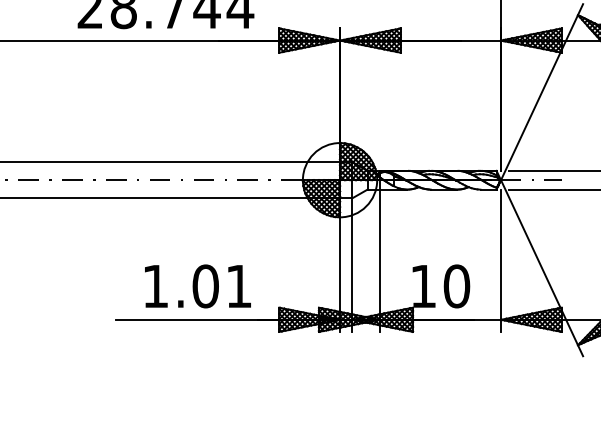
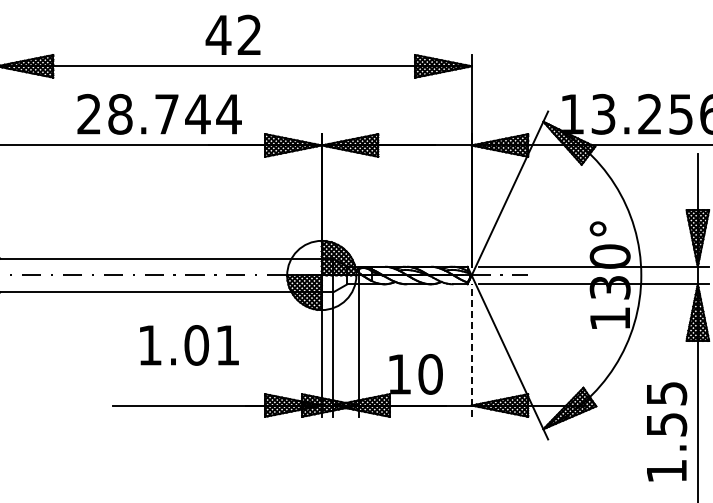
line: (500, 260) -> (471, 350), solid -> dashed
text: (198, 286) -> (189, 345), moved

